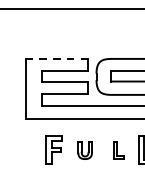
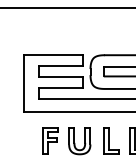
line: (55, 59) -> (52, 55), dashed -> solid
part: (118, 149) -> (111, 140), size x1.67
part: (84, 150) -> (79, 141), size x1.67

